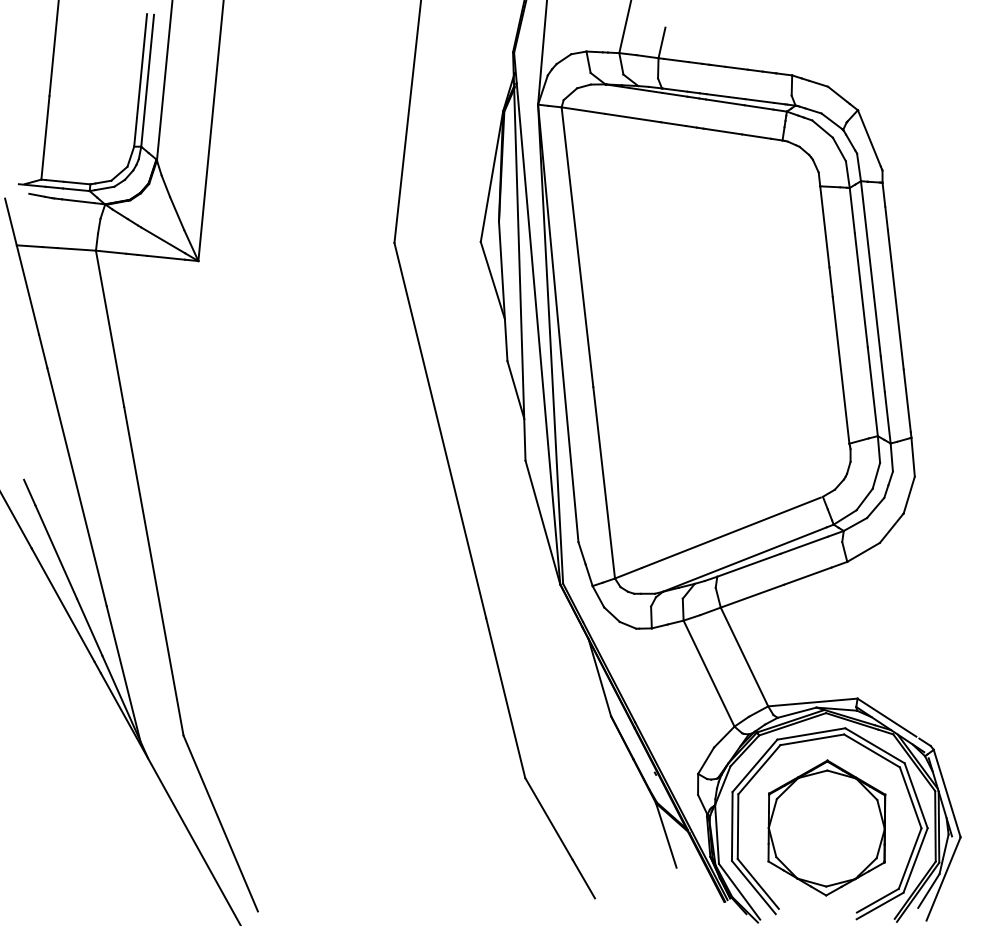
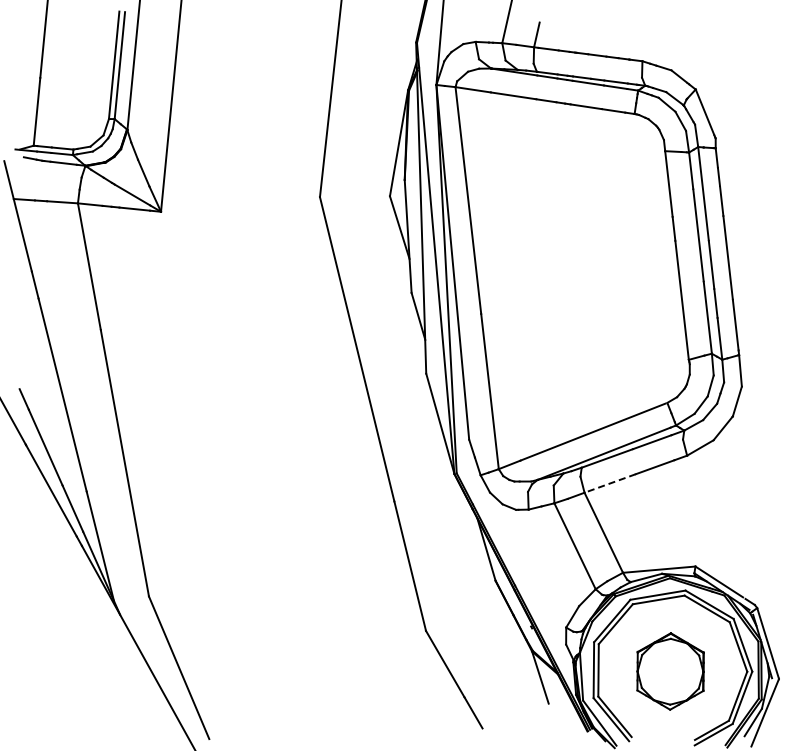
line: (751, 596) -> (609, 483), solid -> dashed
part: (826, 828) -> (670, 671), size x0.7

